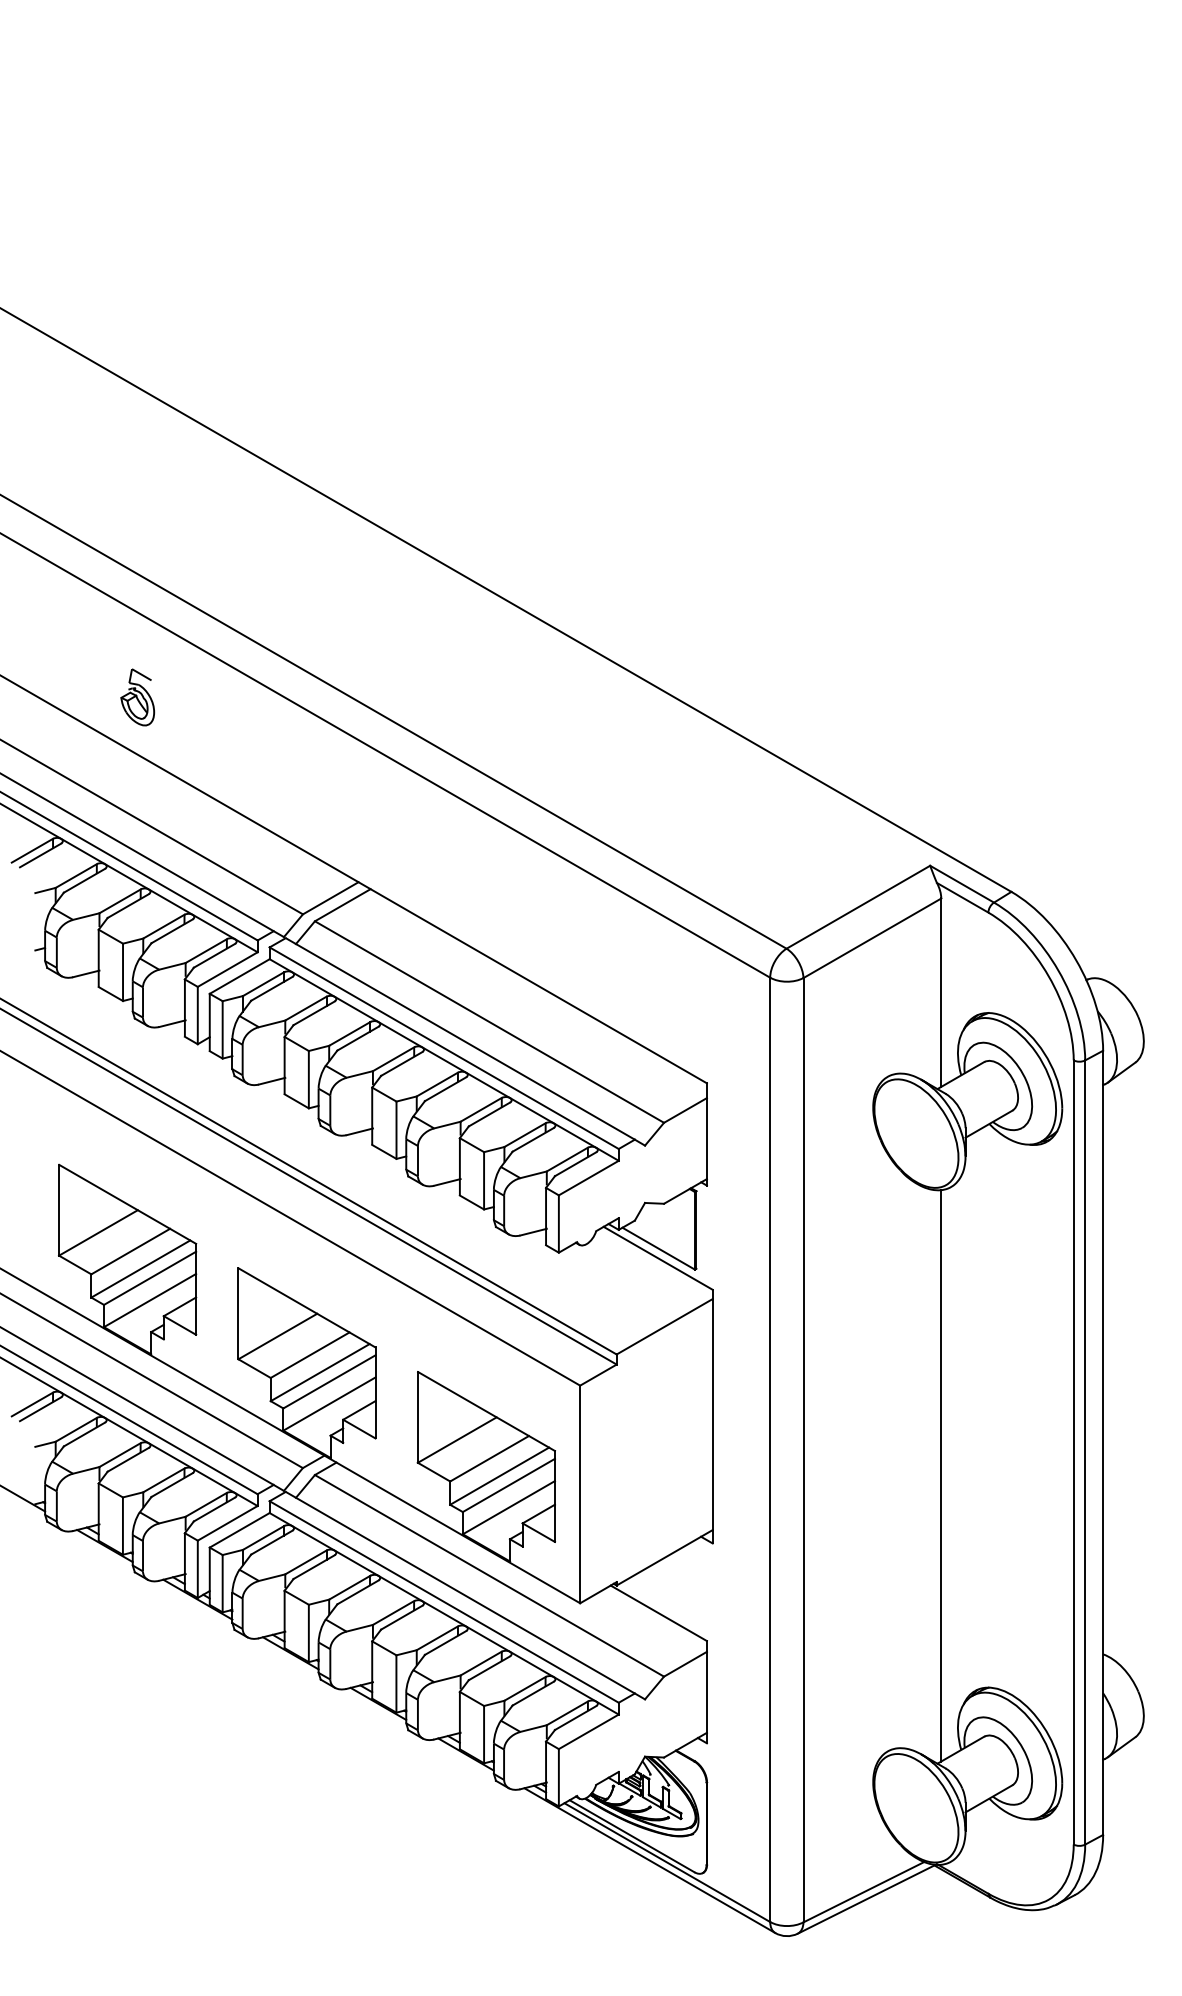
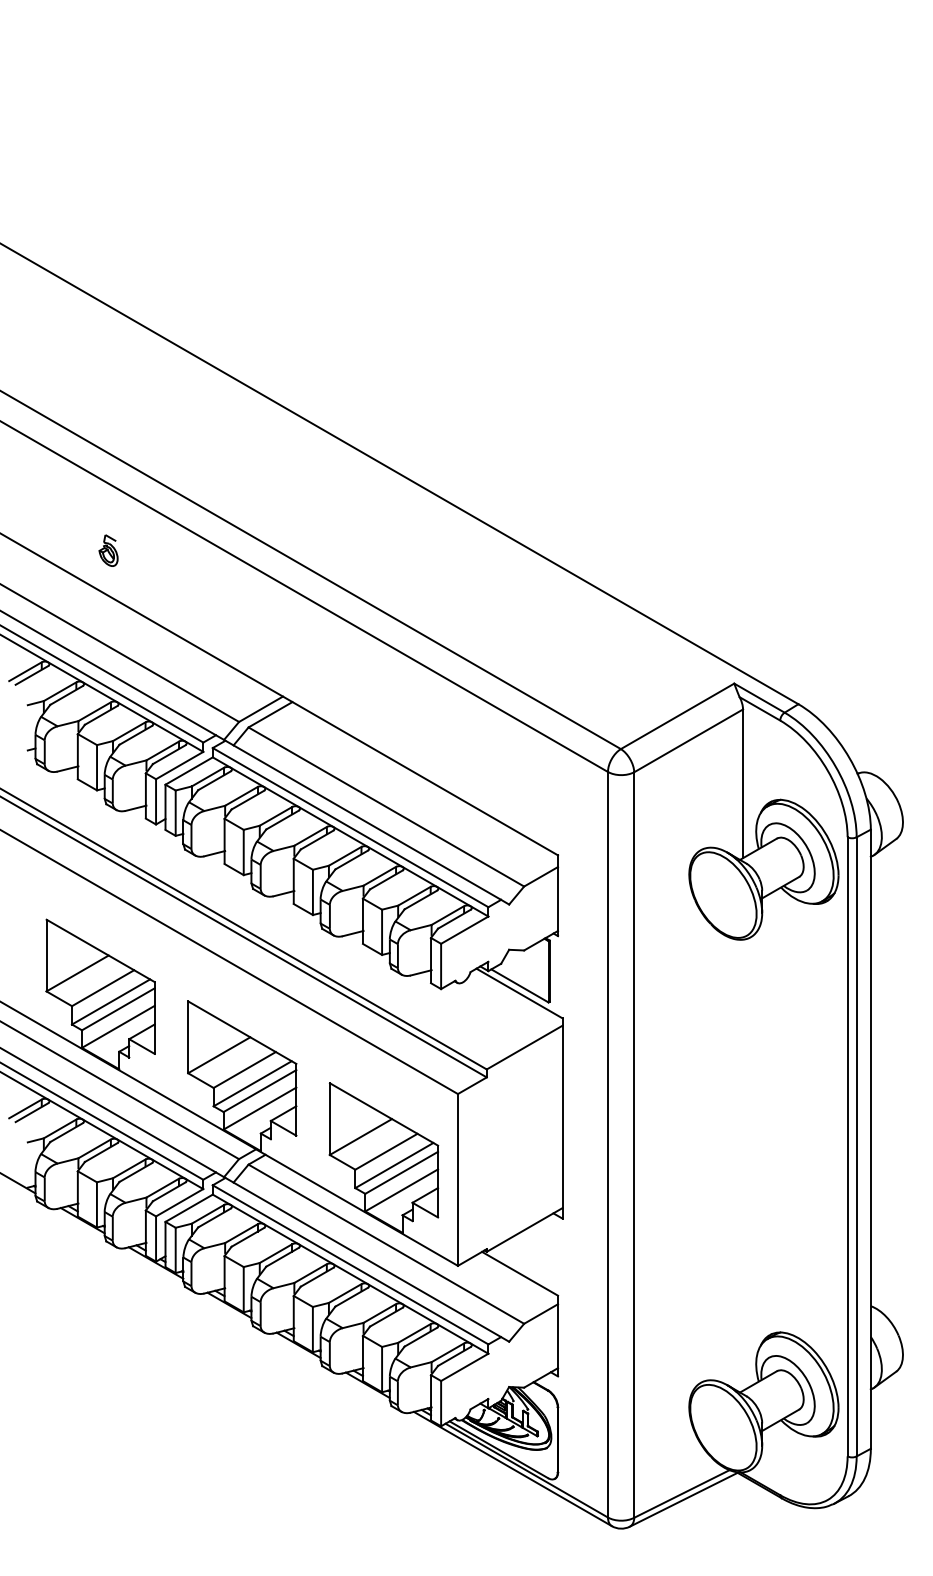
part: (137, 697) -> (108, 550), size x0.7
line: (941, 1474) -> (743, 1164), removed

